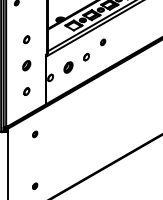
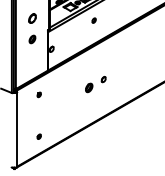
part: (26, 39) -> (32, 18), size x1.6
part: (76, 63) -> (95, 84), moved
part: (26, 91) -> (32, 60), removed

